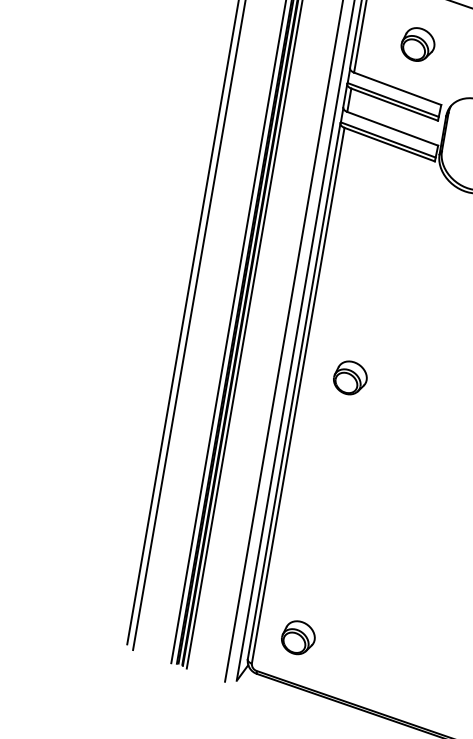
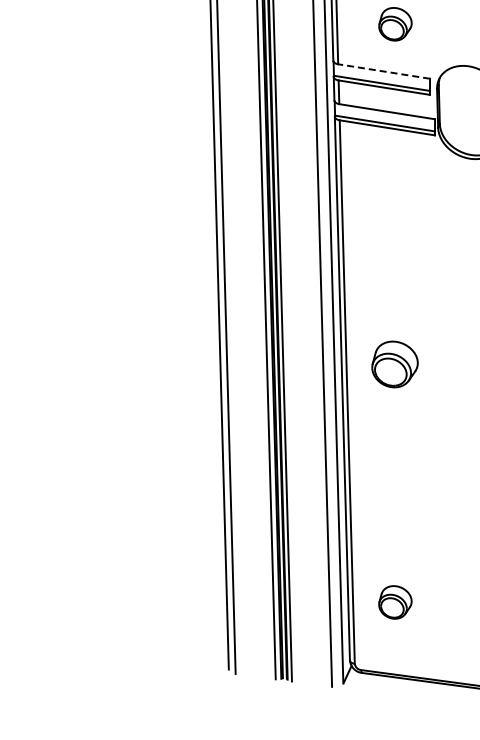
line: (397, 88) -> (383, 71), solid -> dashed
part: (349, 378) -> (394, 364), size x1.4
part: (298, 638) -> (395, 602), moved

